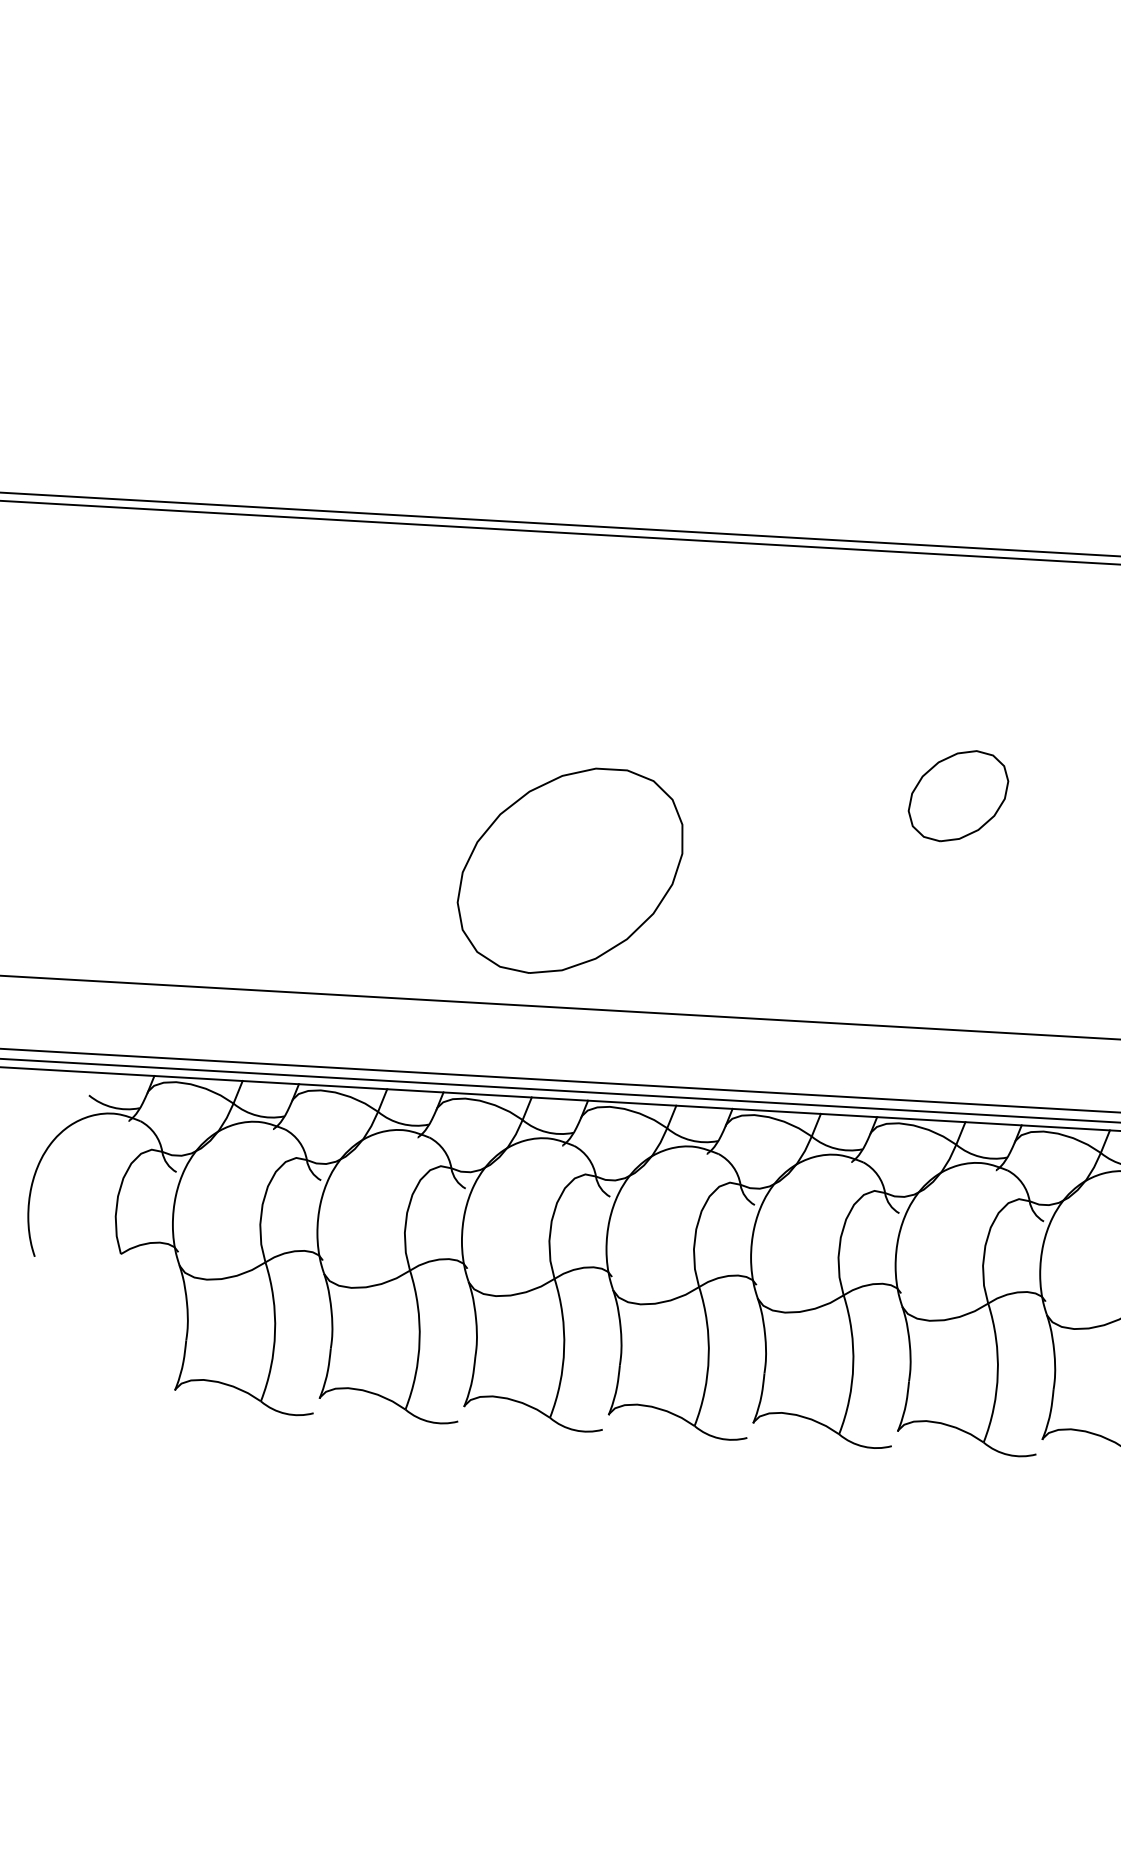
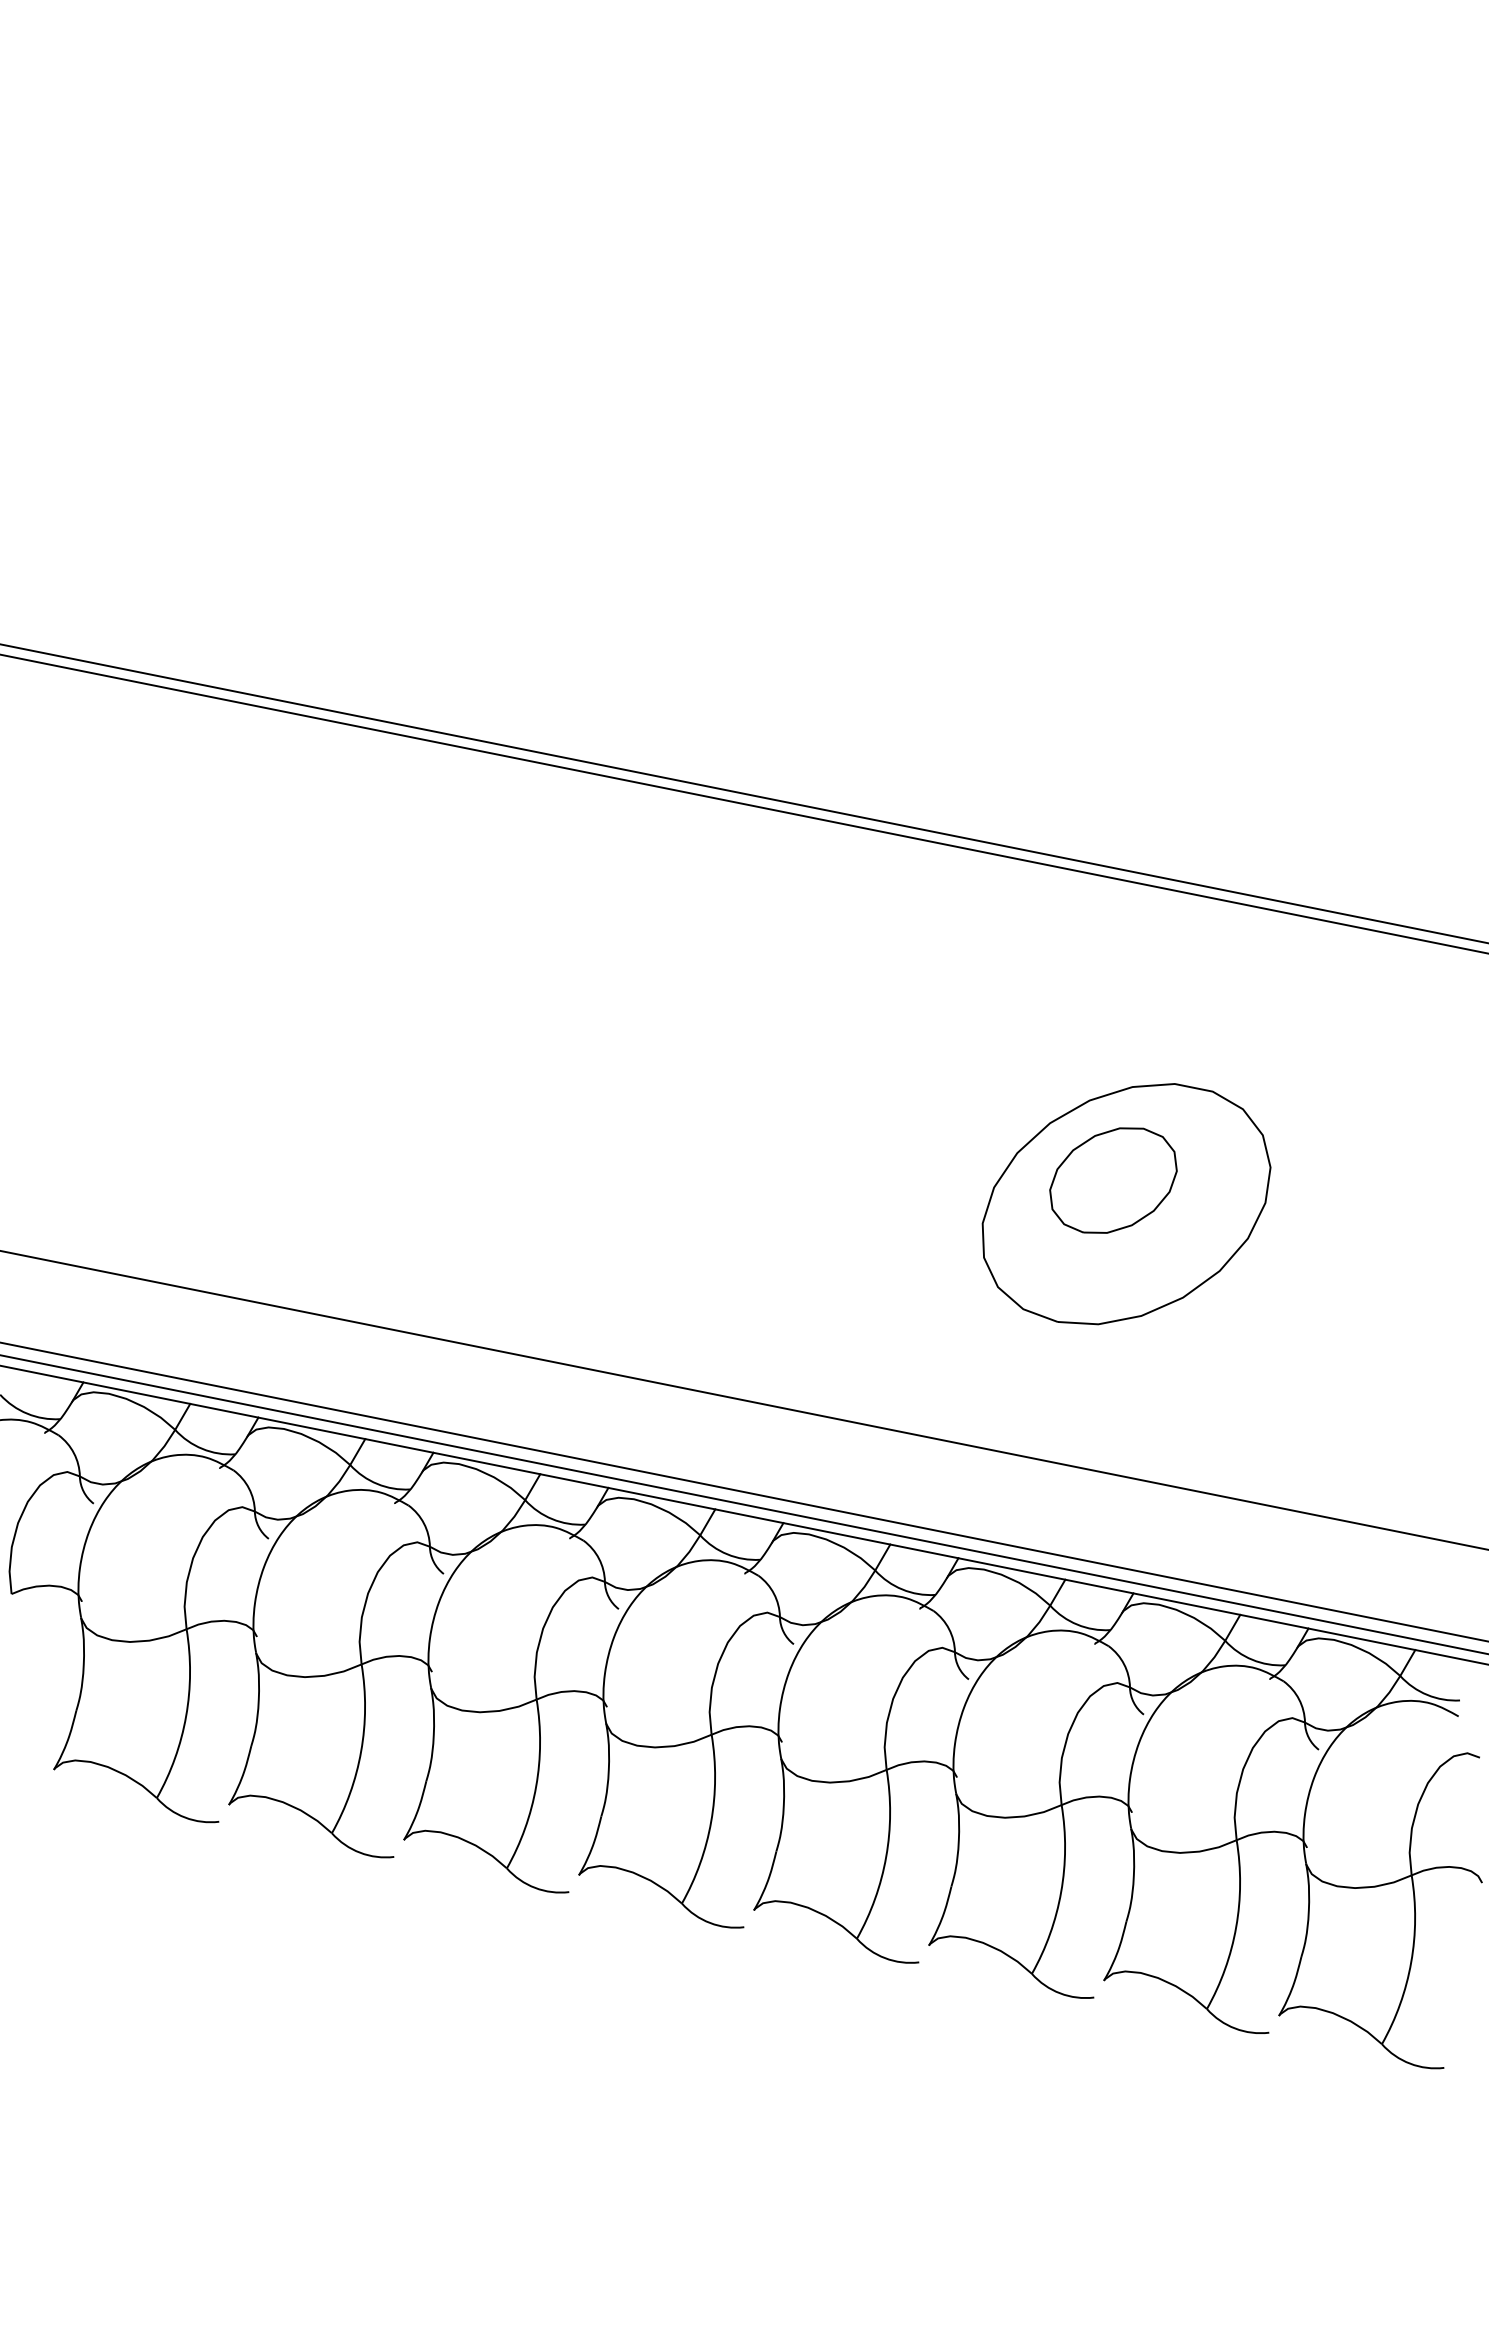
part: (570, 870) -> (1126, 1204), moved

